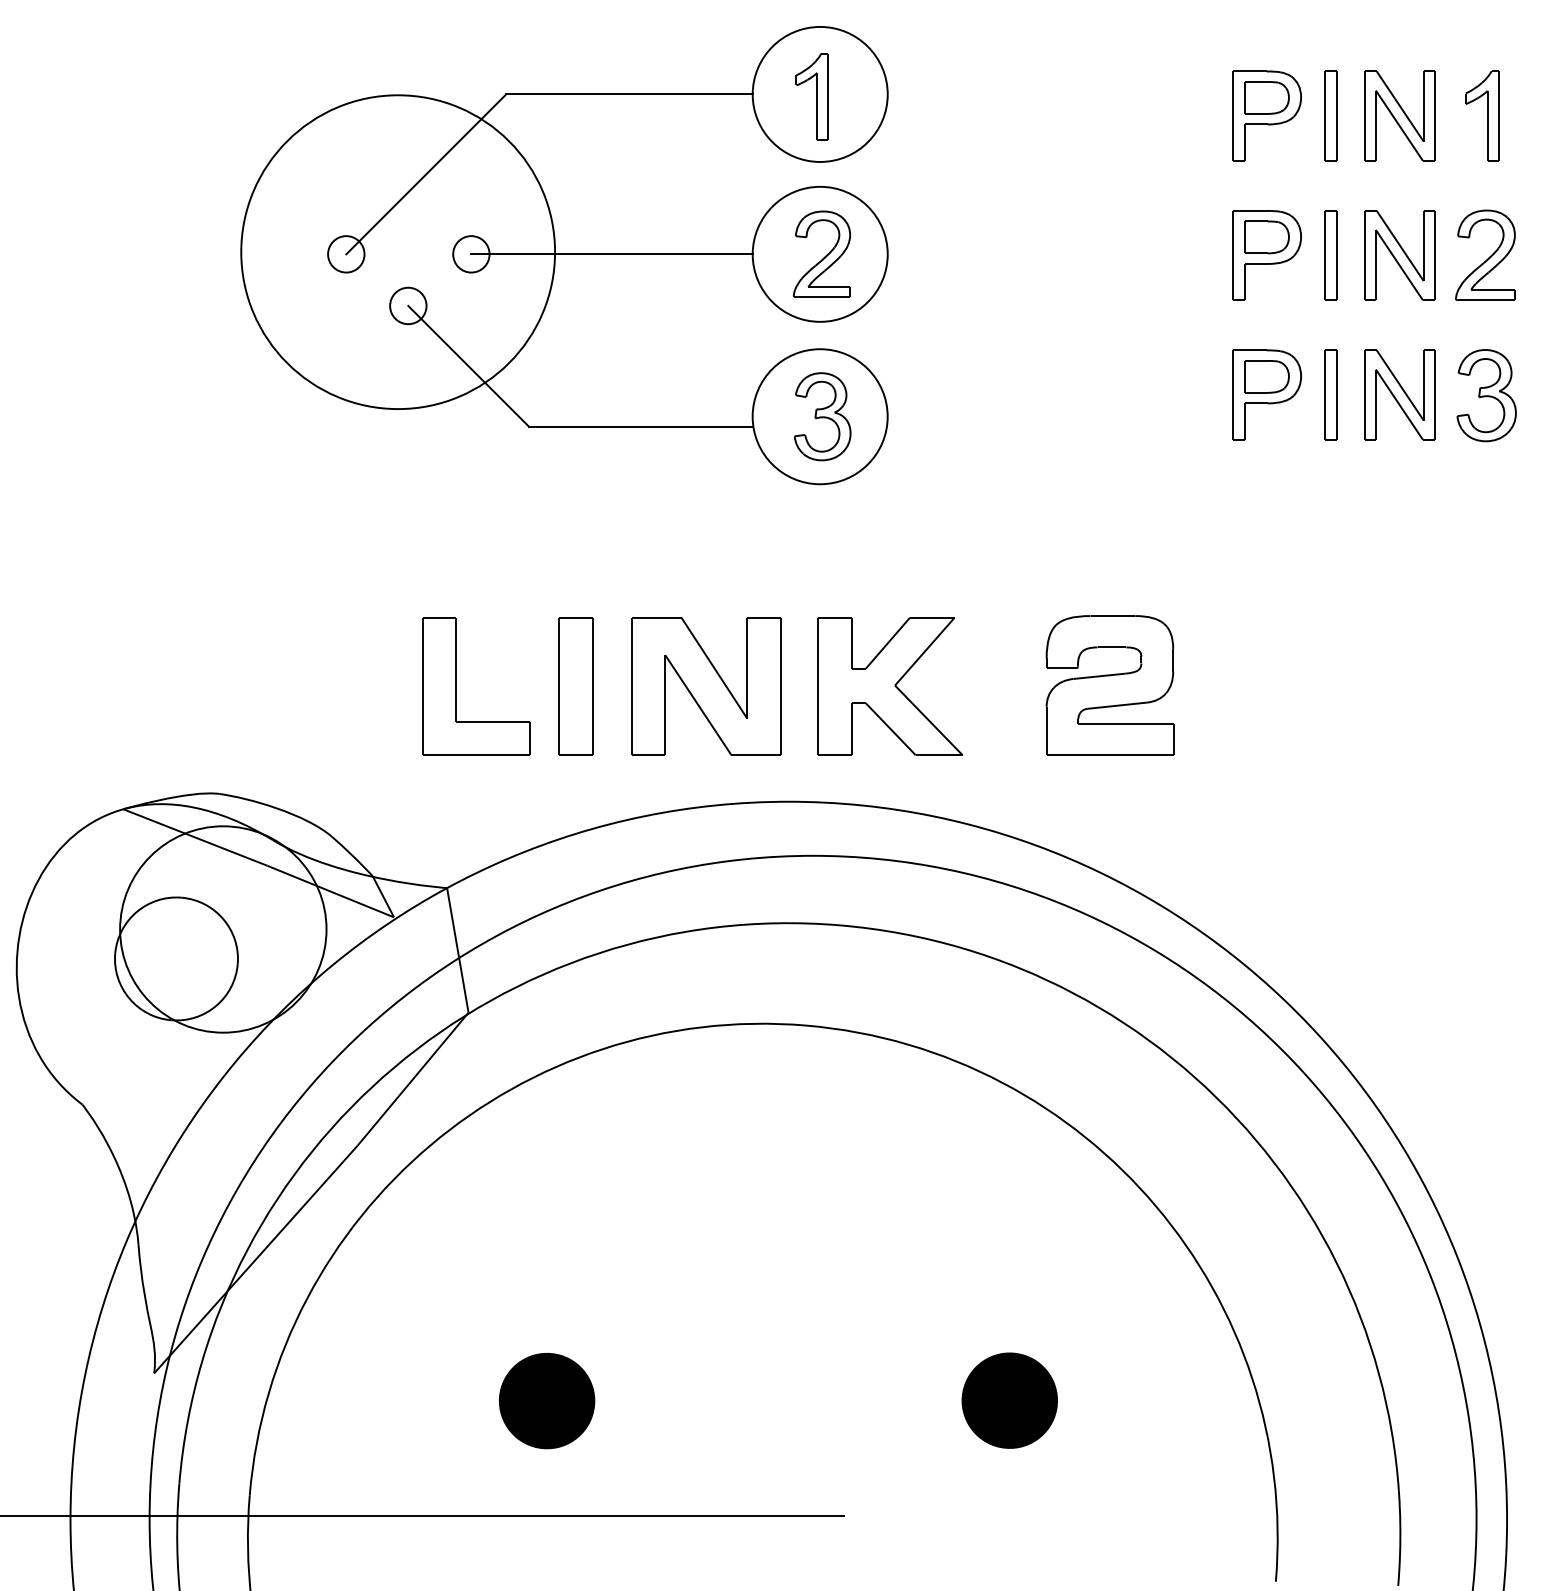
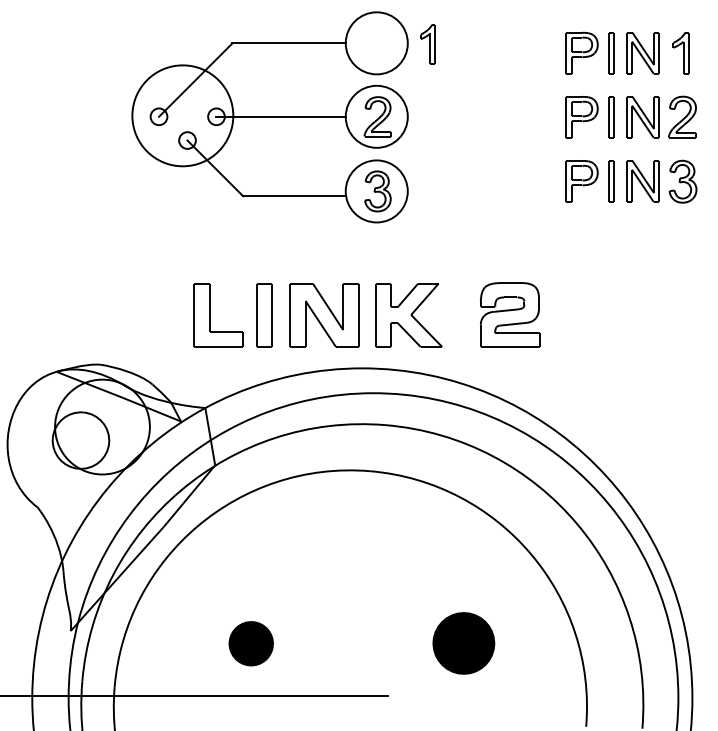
part: (810, 96) -> (427, 44), moved
circle: (397, 251) -> (182, 115), size x0.7
part: (1008, 1400) -> (463, 643), size x1.4

